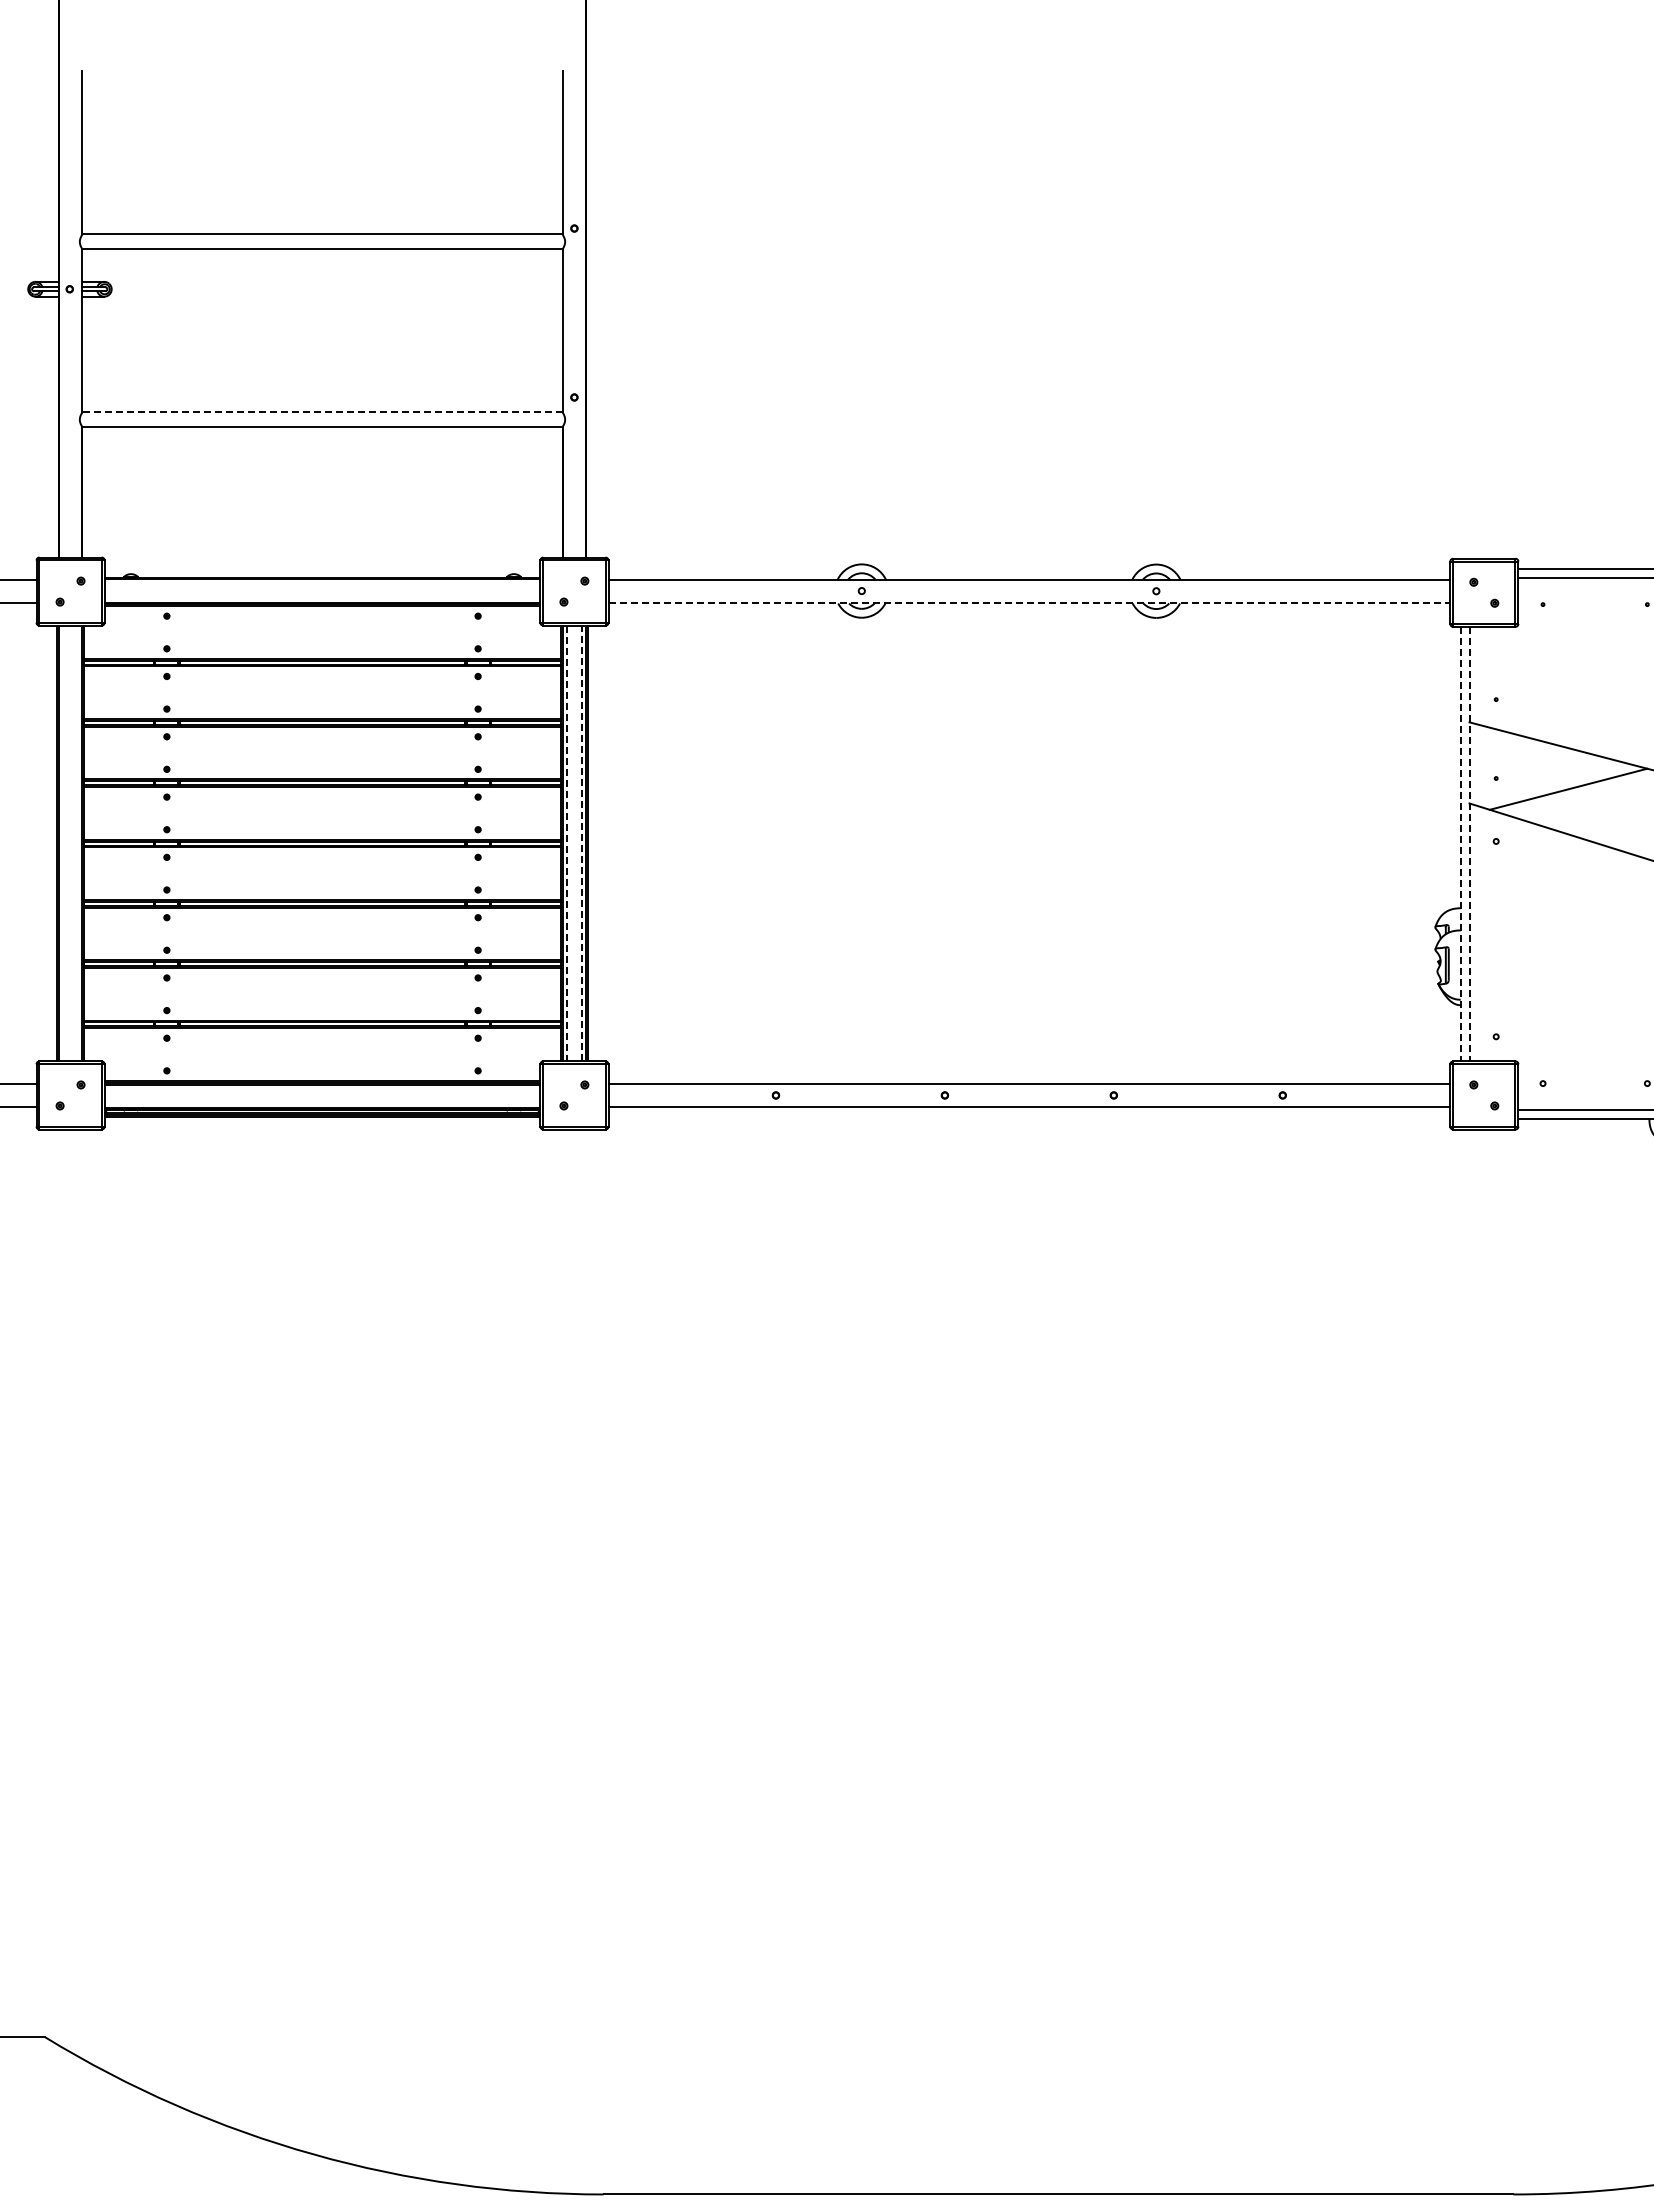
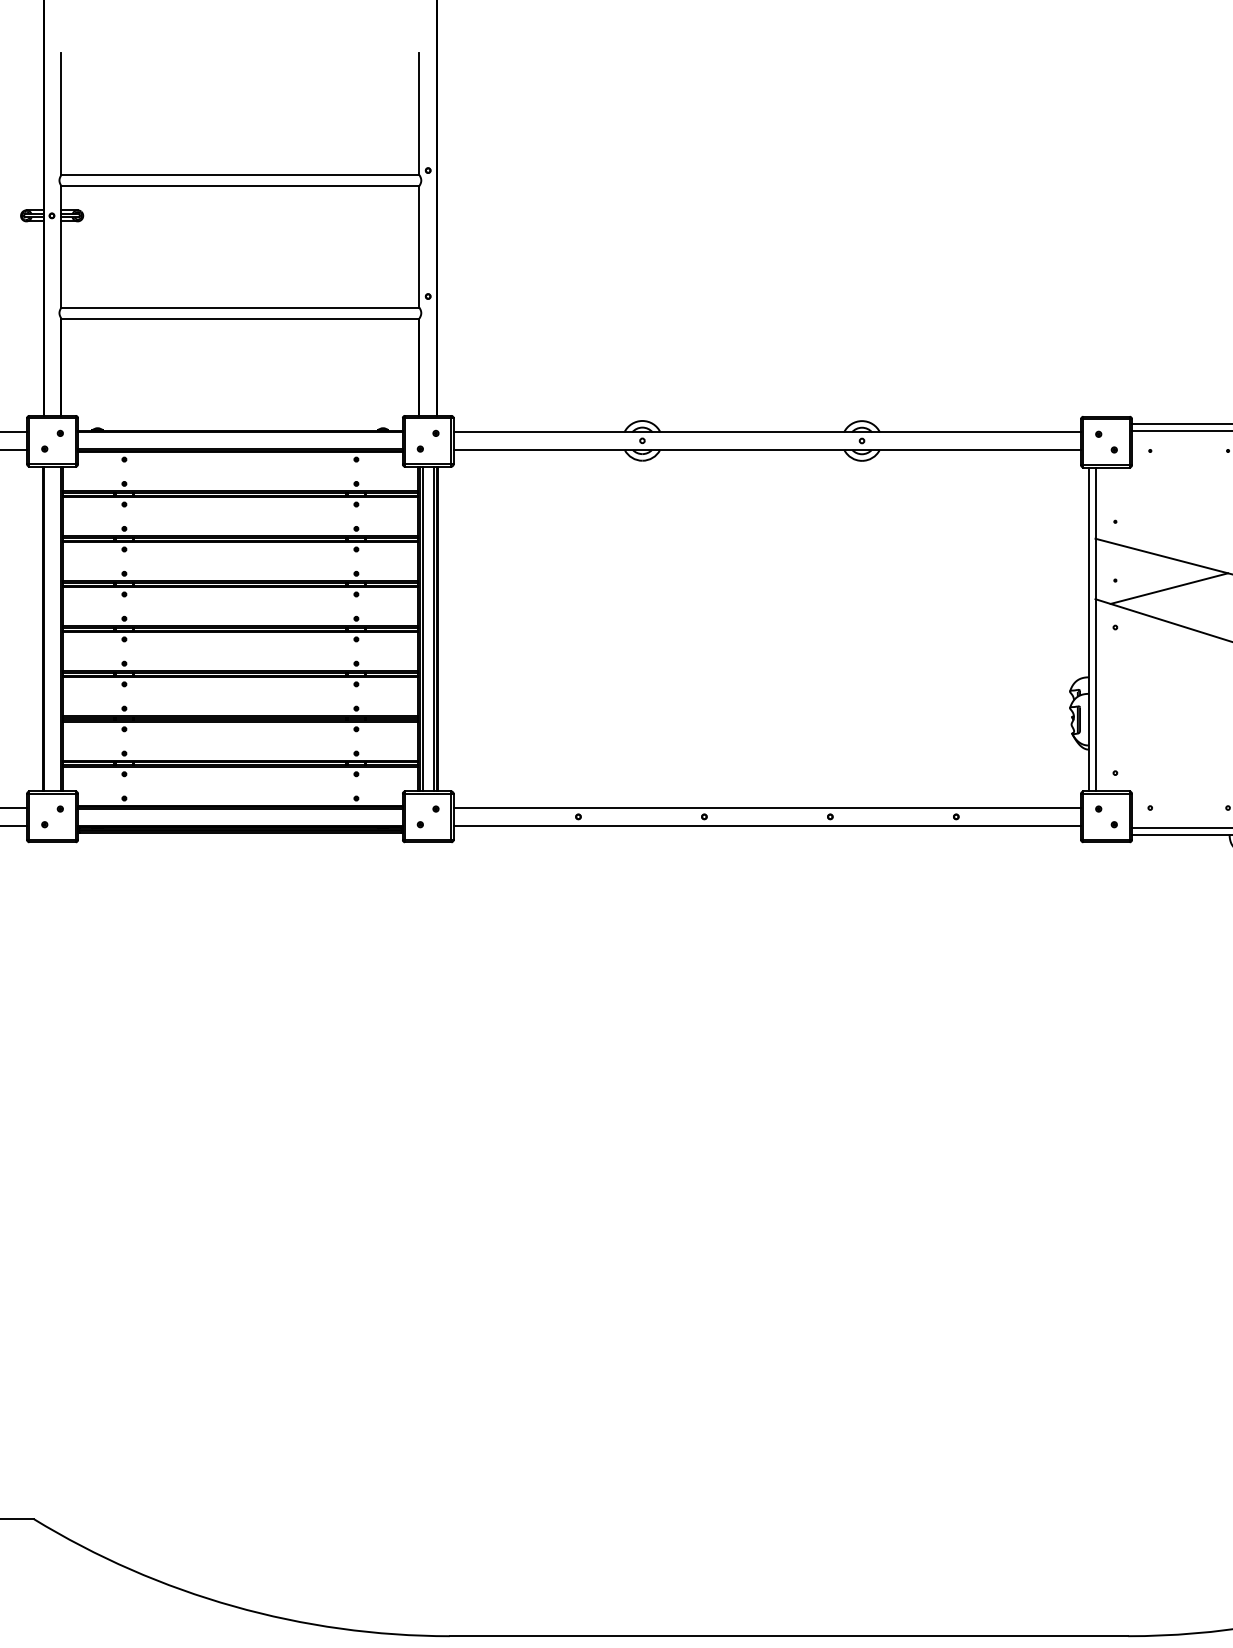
line: (322, 412) -> (240, 307), dashed -> solid
line: (1029, 603) -> (767, 450), dashed -> solid
line: (567, 843) -> (423, 629), dashed -> solid
line: (581, 843) -> (433, 629), dashed -> solid
line: (1460, 844) -> (1088, 629), dashed -> solid
line: (1469, 844) -> (1095, 629), dashed -> solid

